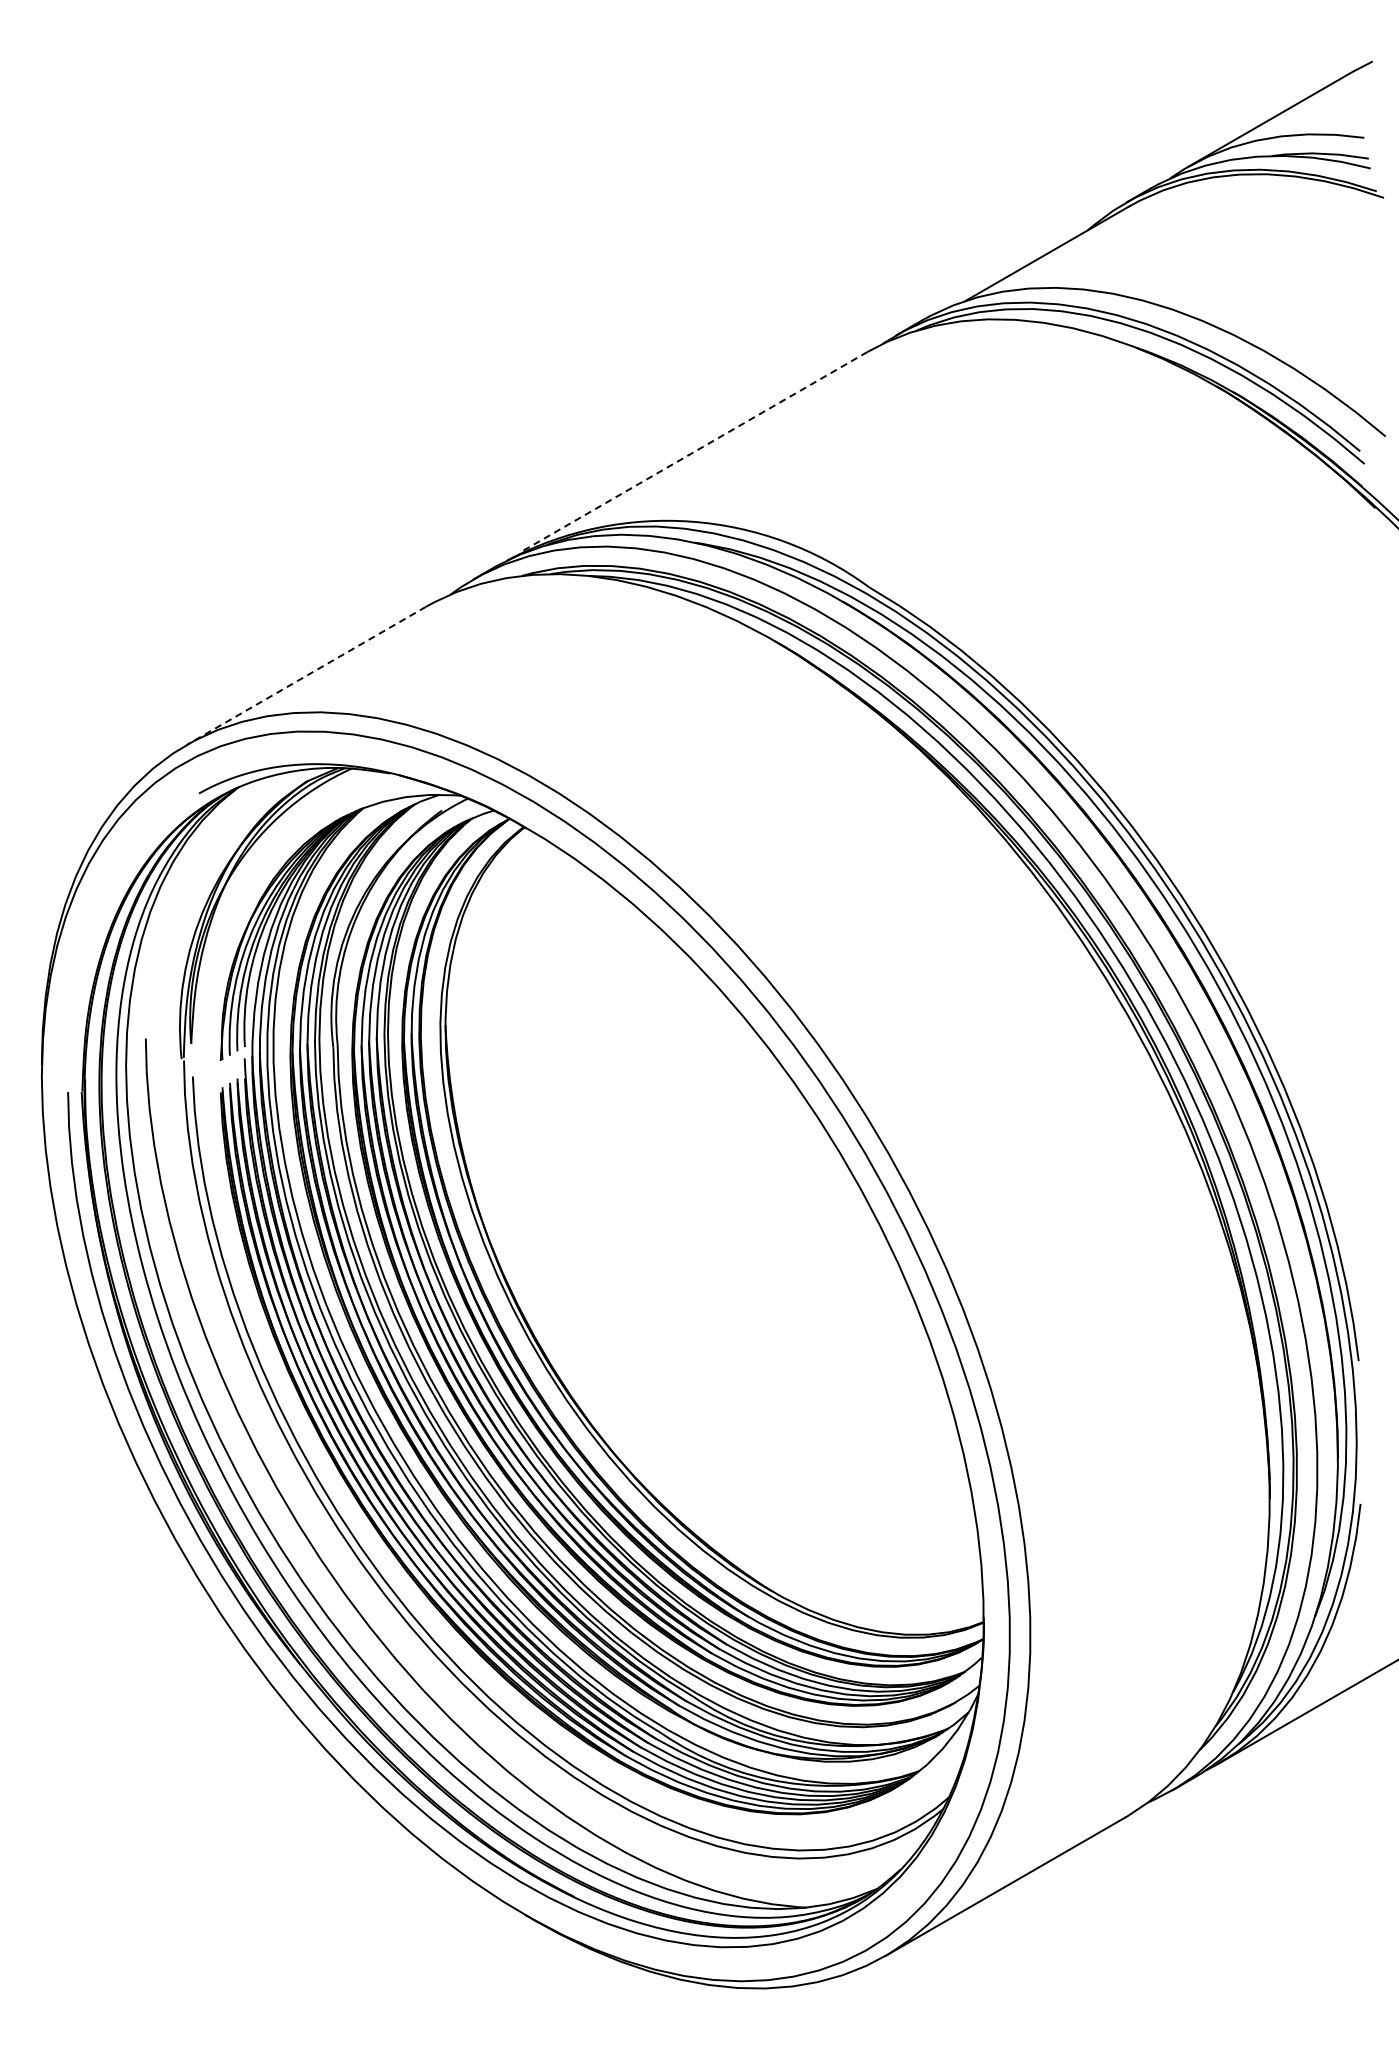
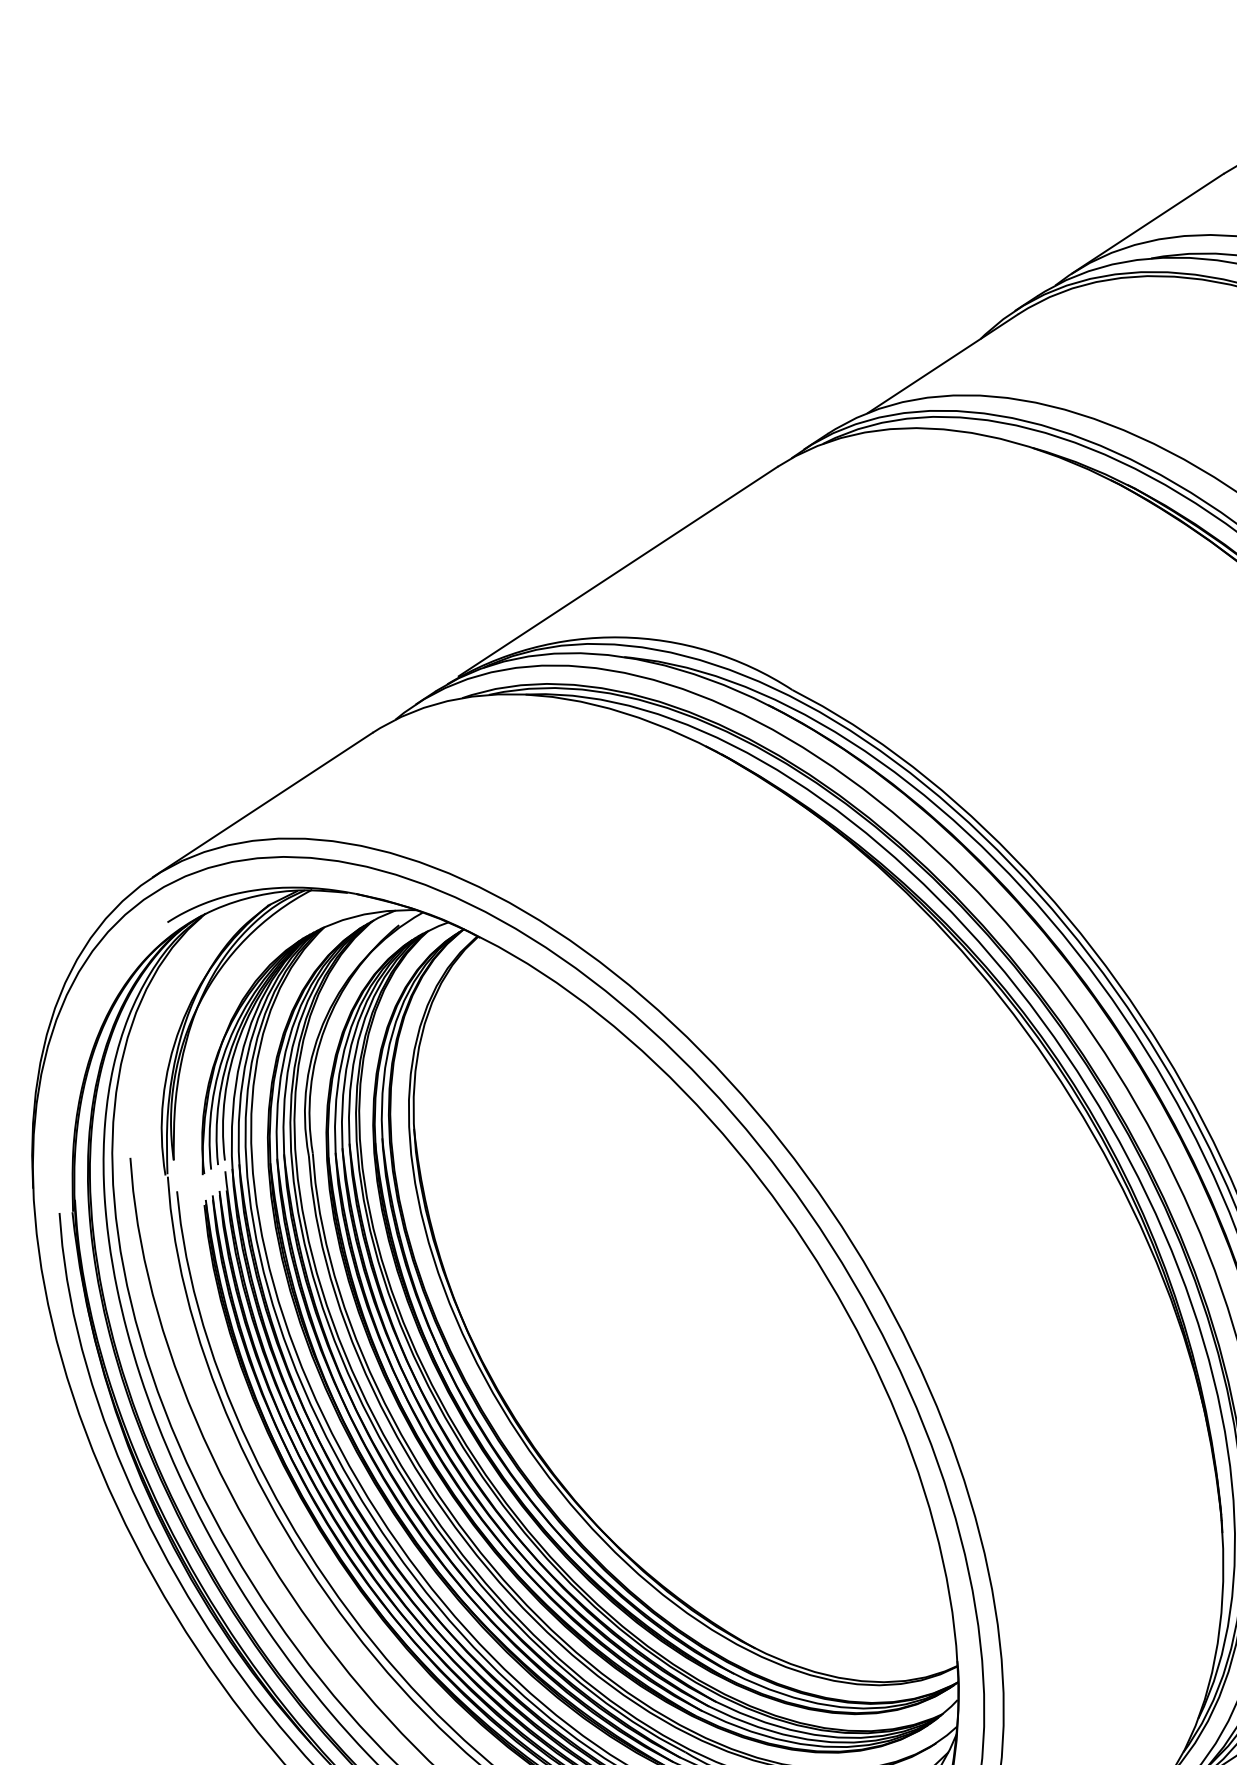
line: (693, 452) -> (618, 571), dashed -> solid
line: (305, 676) -> (262, 805), dashed -> solid

